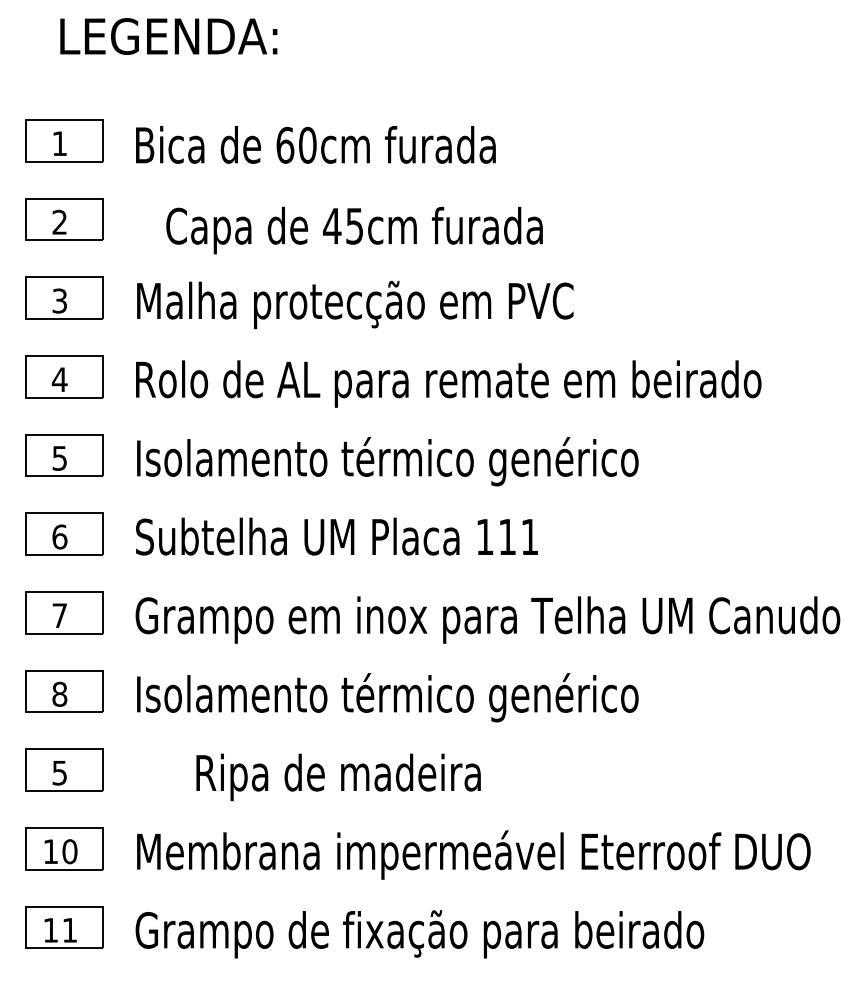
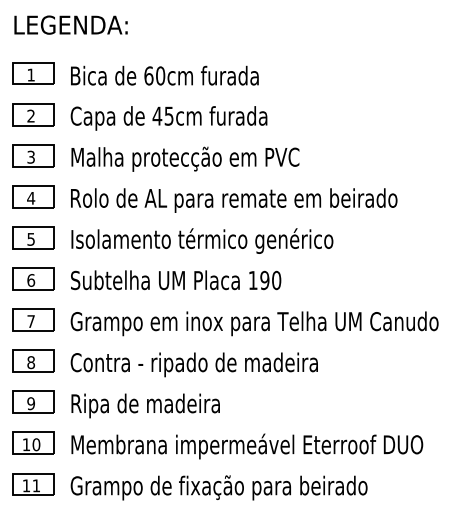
text: (167, 35) -> (70, 24), moved
text: (353, 230) -> (168, 118), moved
text: (518, 537) -> (270, 280), 111 -> 190
text: (386, 697) -> (201, 364), Isolamento térmico genérico -> Contra - ripado de madeira
text: (58, 772) -> (30, 403), 5 -> 9
text: (338, 776) -> (145, 405), moved

